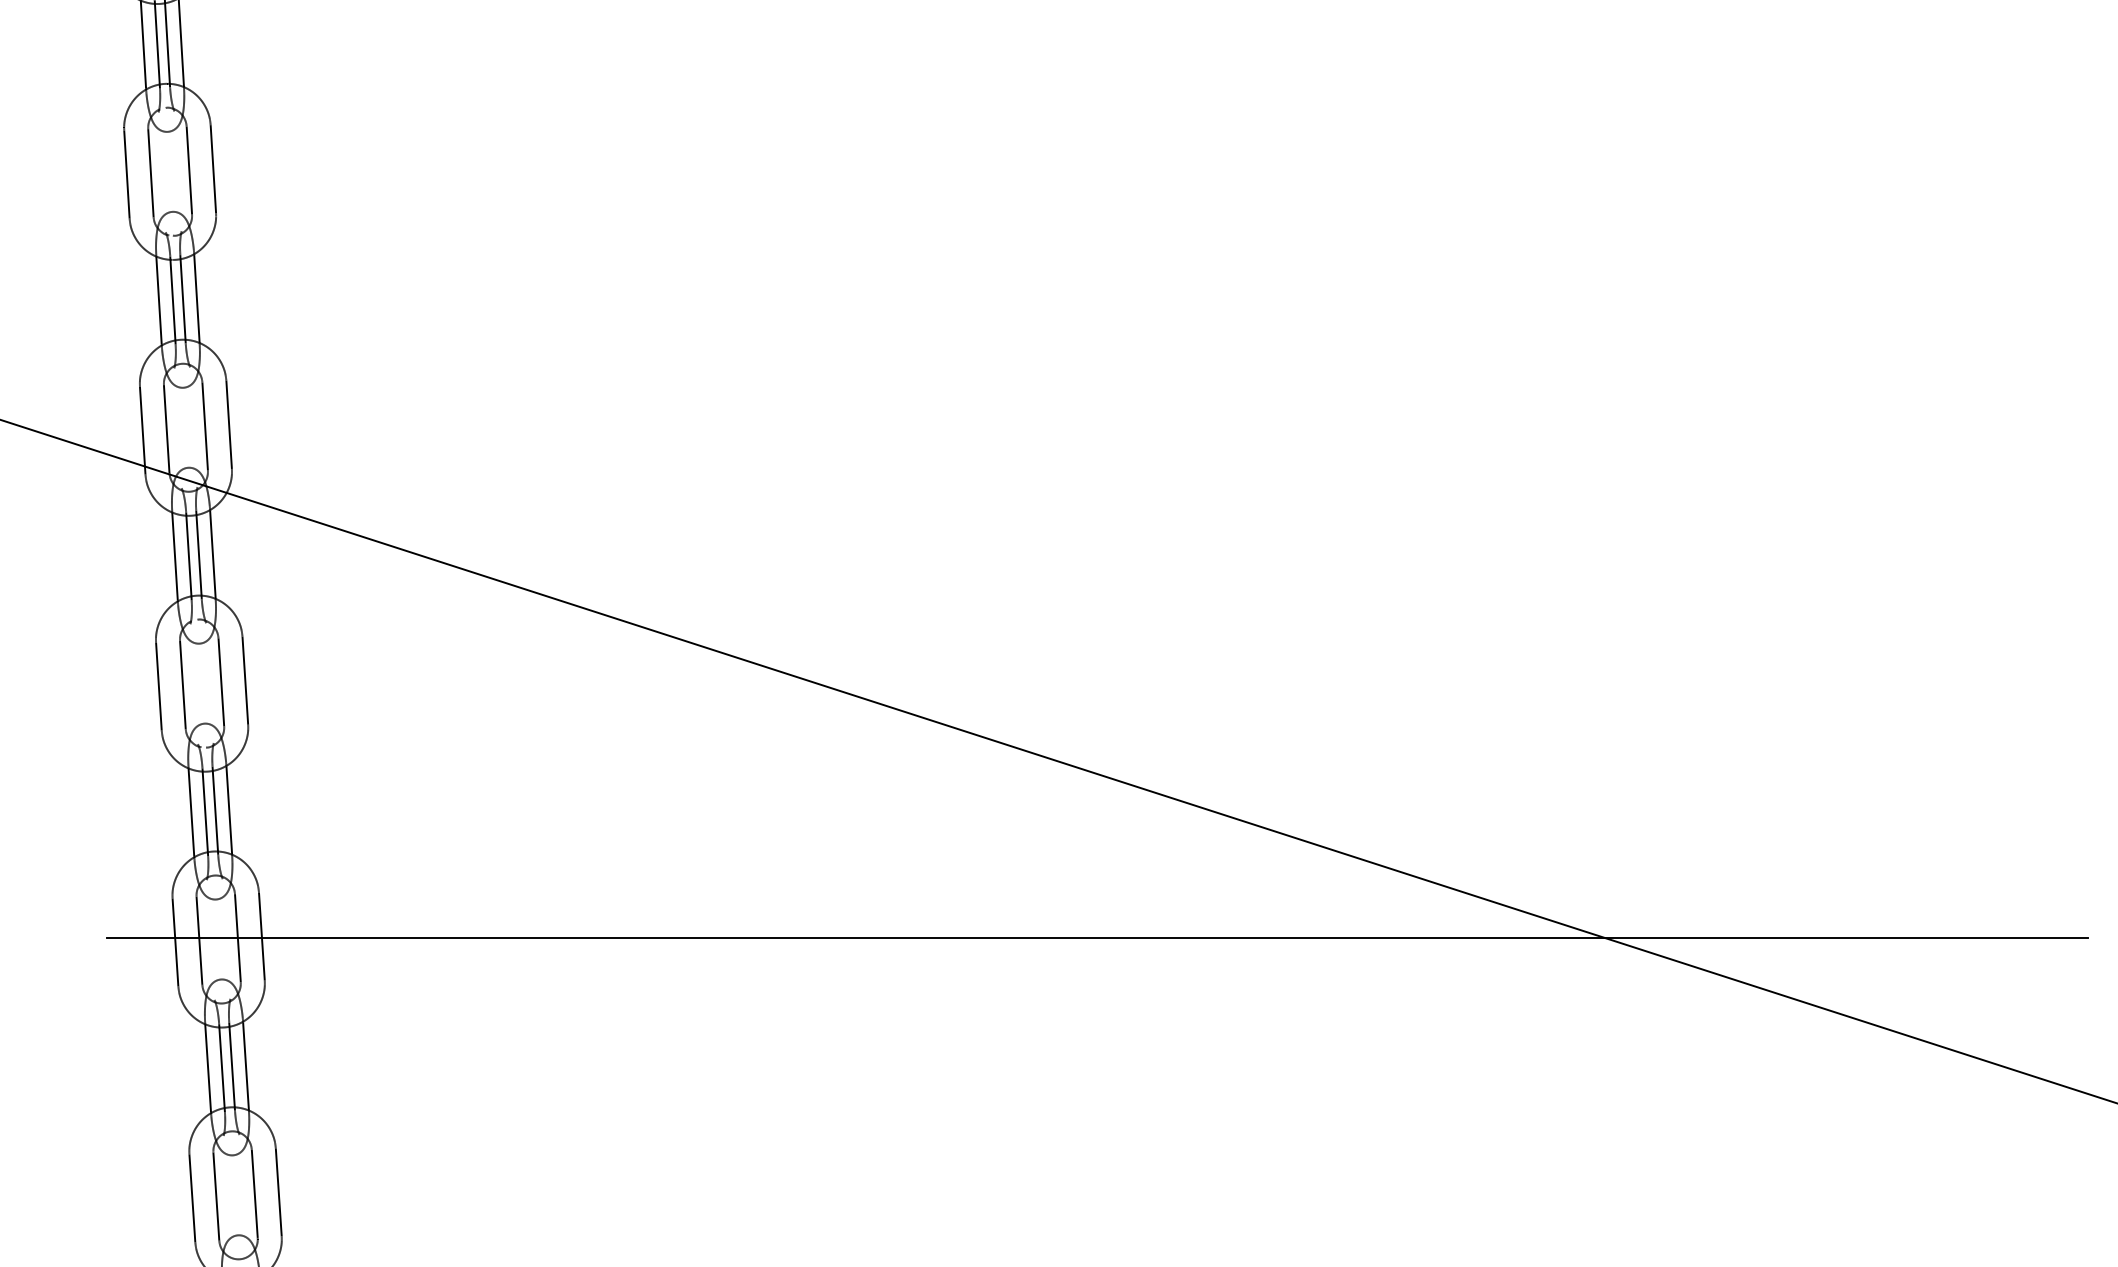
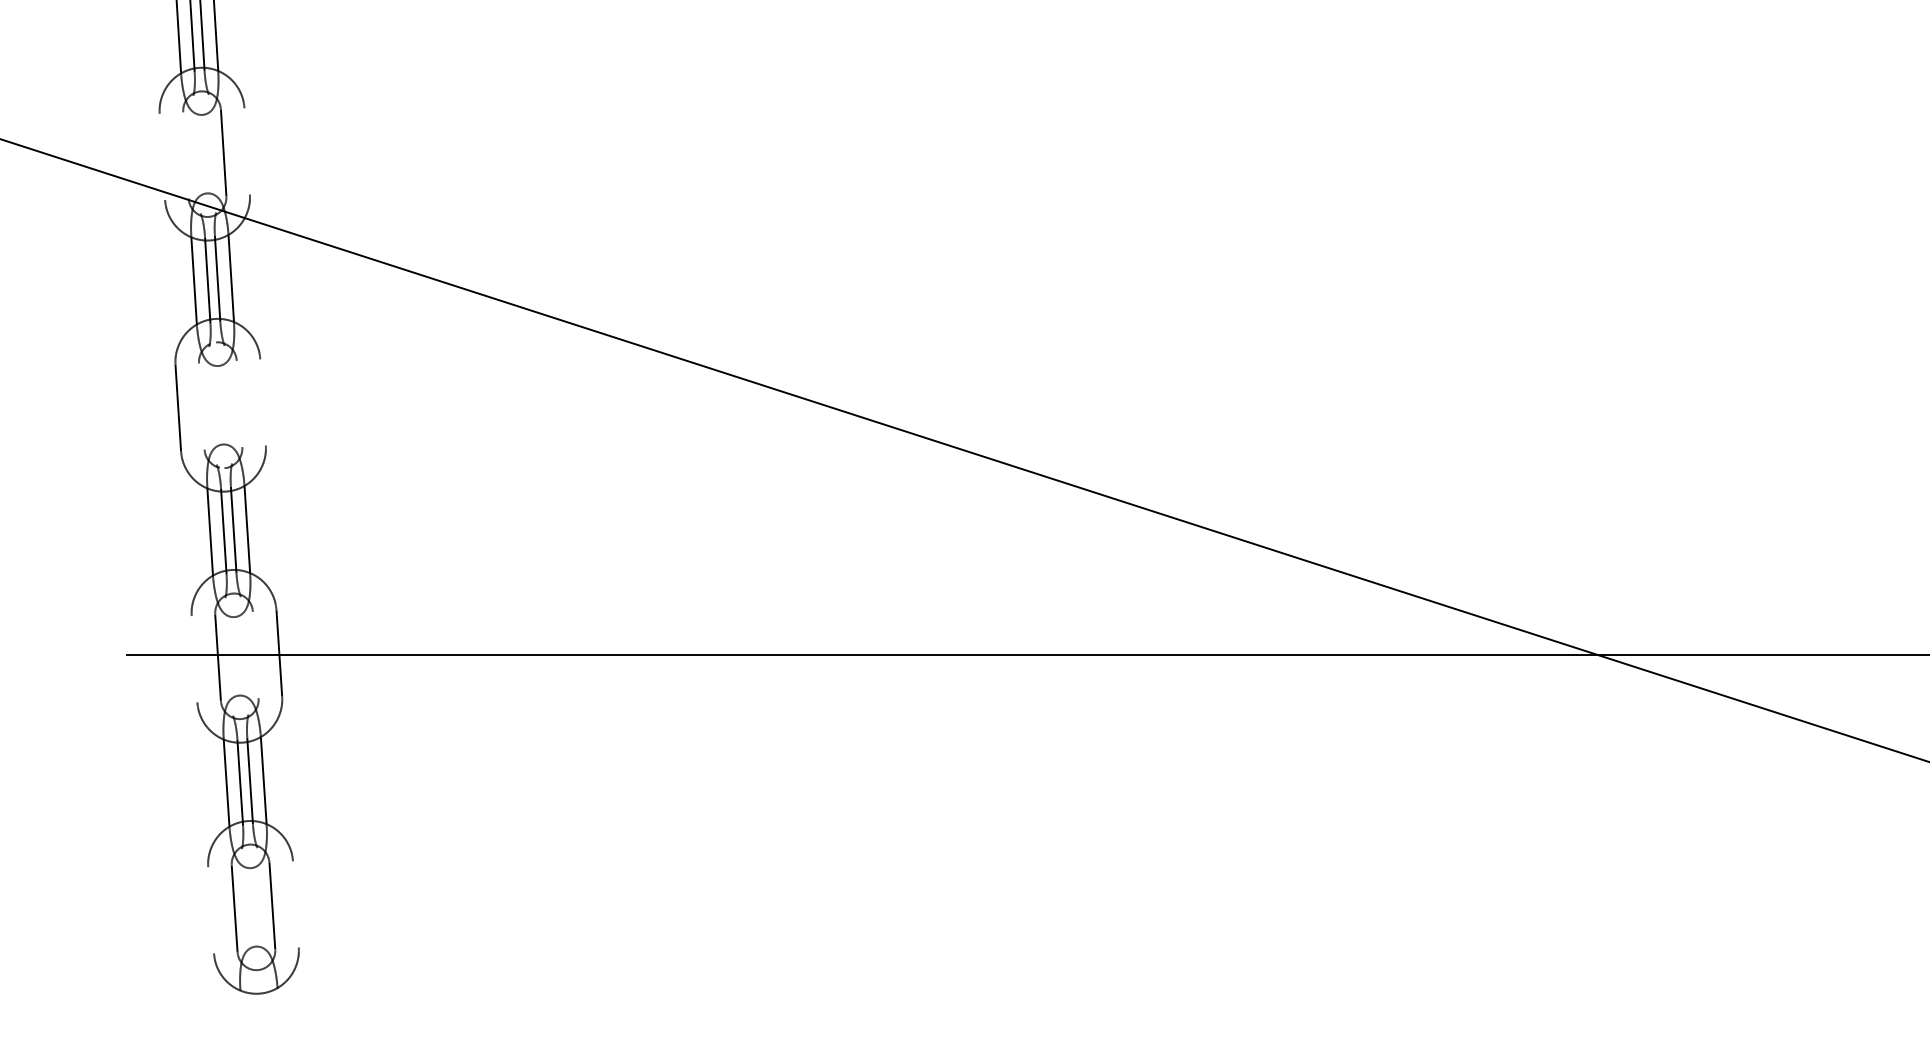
line: (228, 424) -> (246, 150), removed
line: (166, 429) -> (185, 155), removed
line: (142, 430) -> (162, 156), removed
line: (245, 680) -> (263, 402), removed
line: (221, 682) -> (239, 404), removed
line: (182, 684) -> (201, 406), removed
line: (237, 938) -> (255, 655), removed
line: (175, 942) -> (194, 659), removed
line: (278, 1192) -> (295, 904), removed
line: (192, 1198) -> (211, 910), removed

